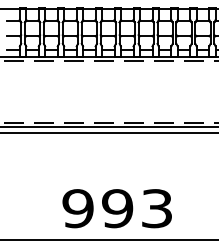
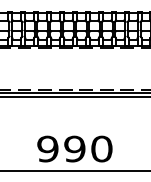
text: (156, 207) -> (101, 148), 993 -> 990

